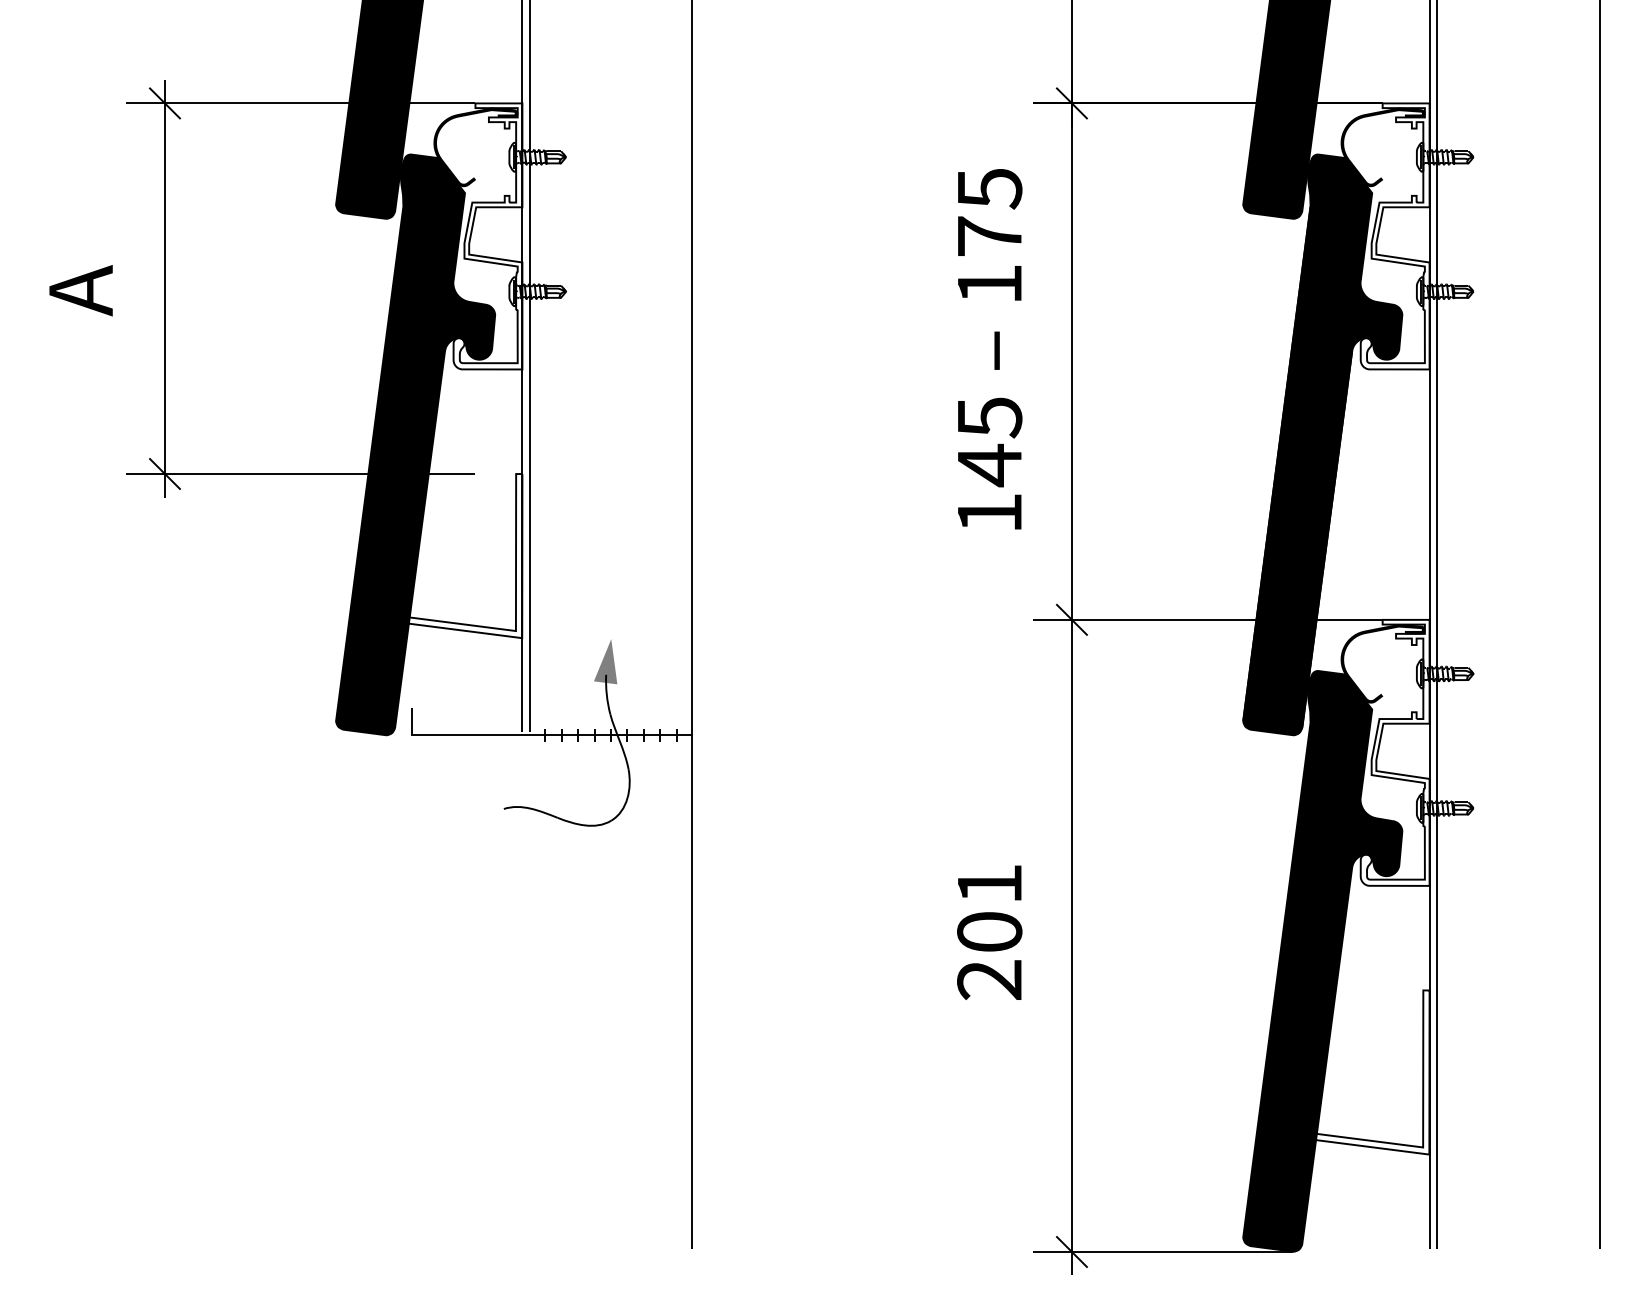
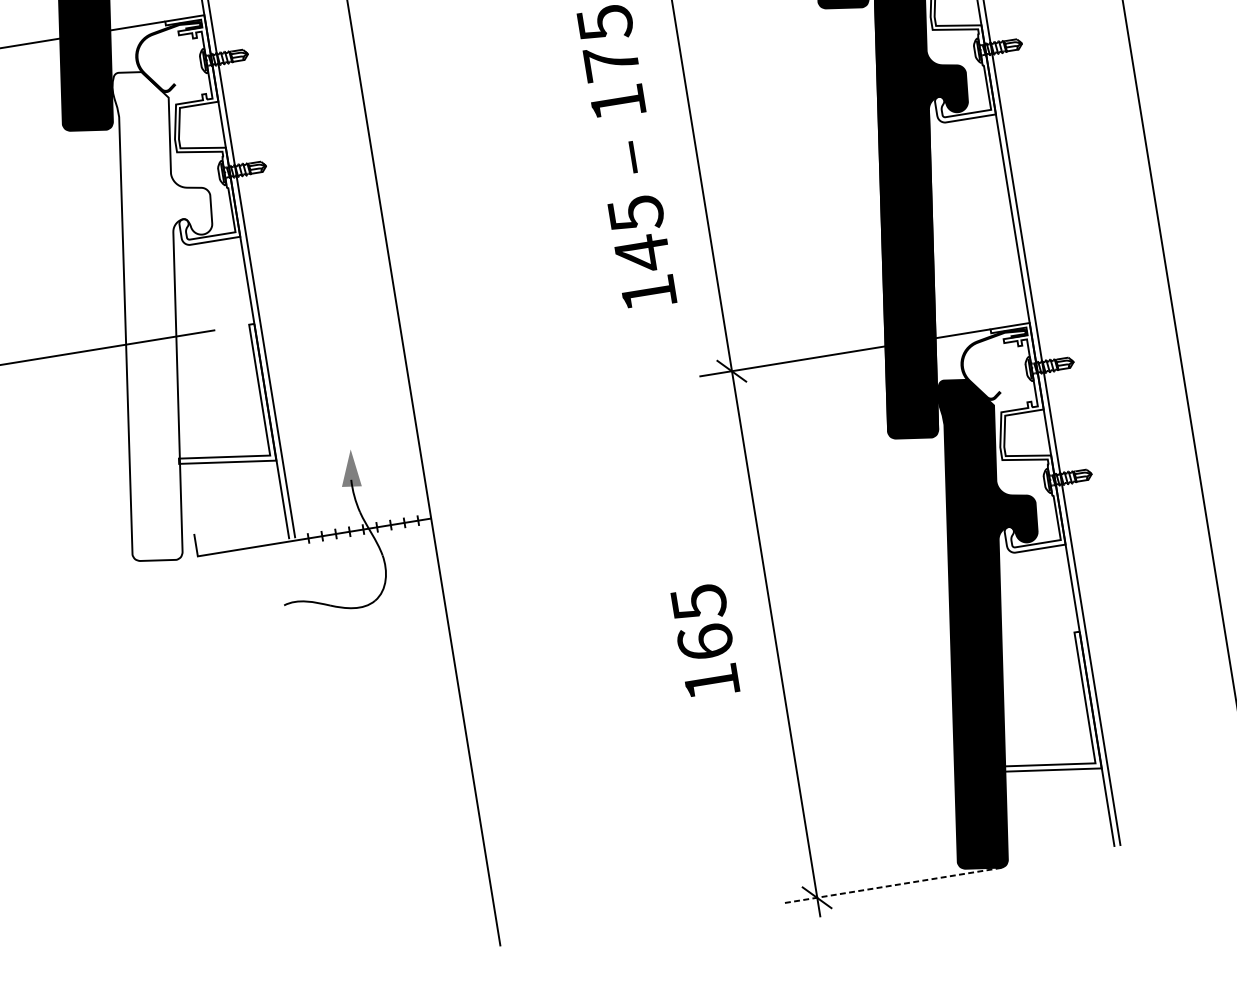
fill: (415, 444) -> (161, 313), removed
text: (989, 932) -> (705, 642), 201 -> 165
line: (1162, 1252) -> (892, 885), solid -> dashed

